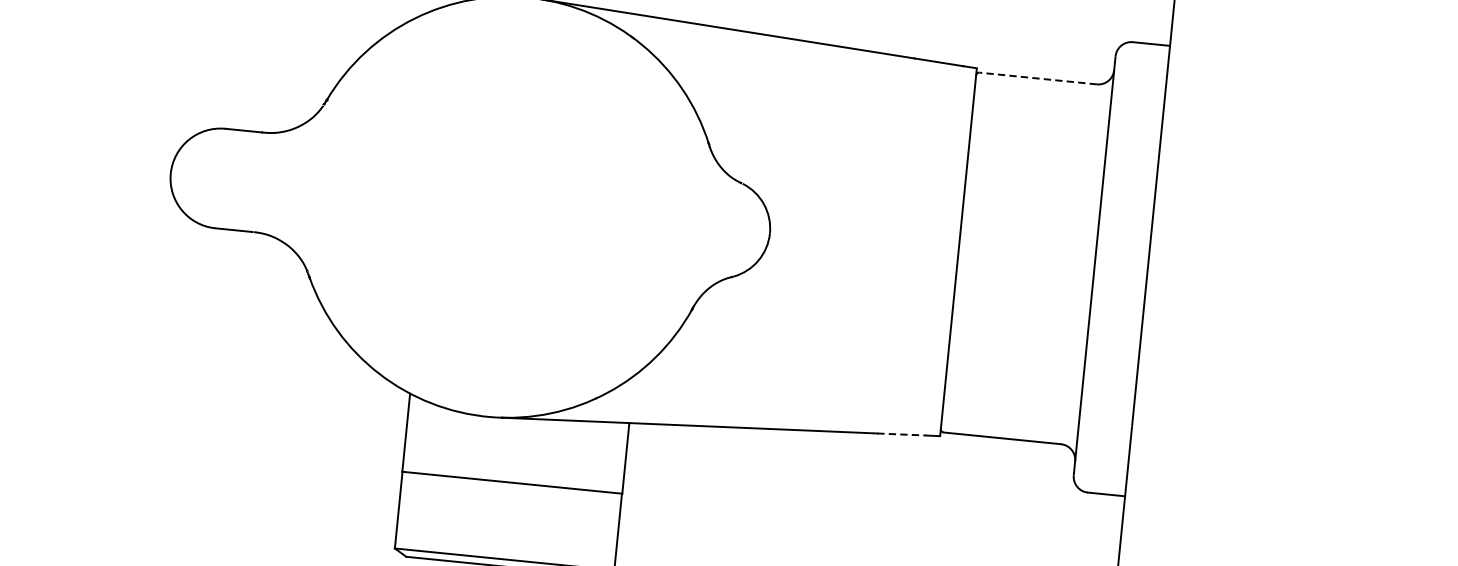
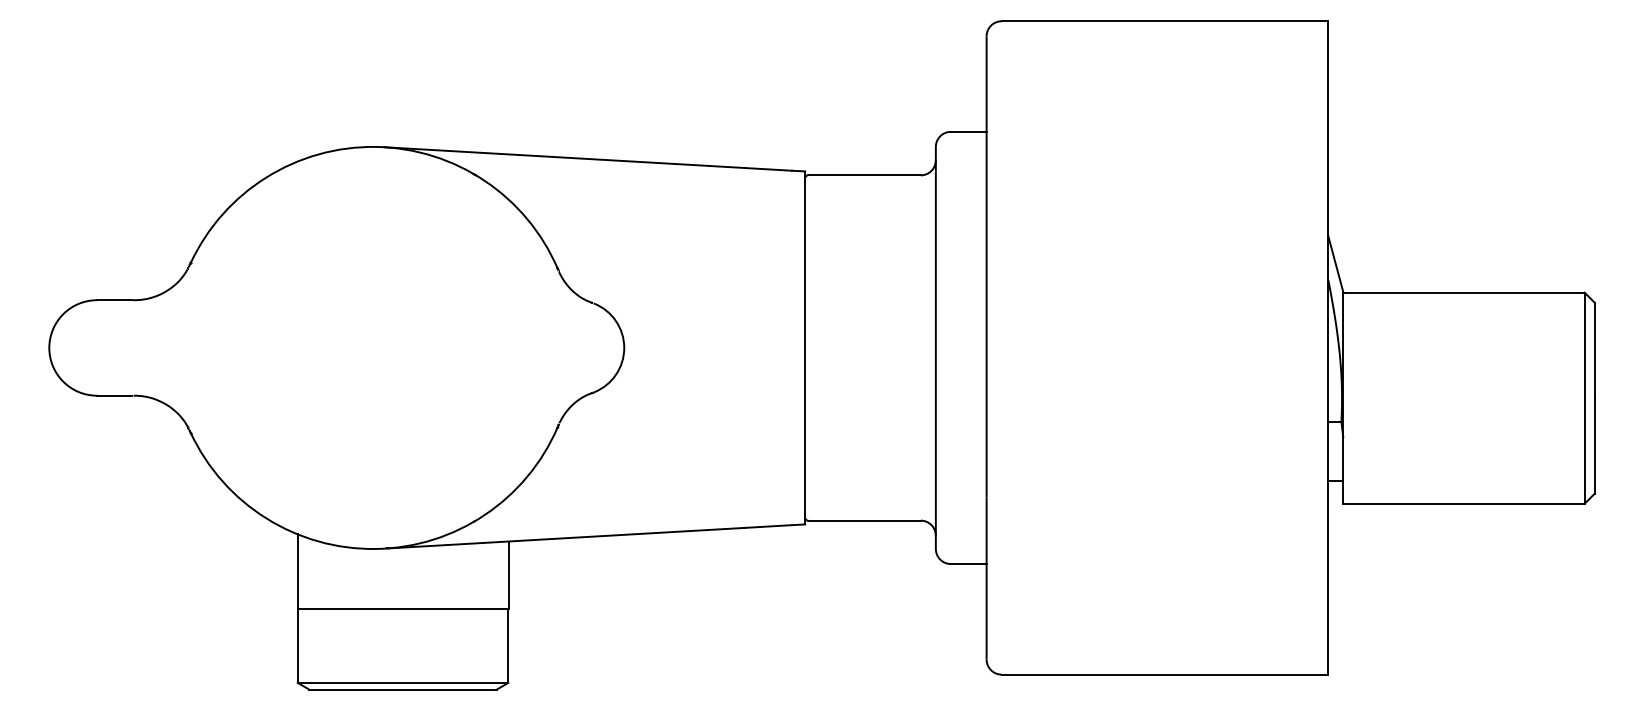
line: (1037, 78) -> (863, 175), dashed -> solid
line: (902, 434) -> (769, 526), dashed -> solid

